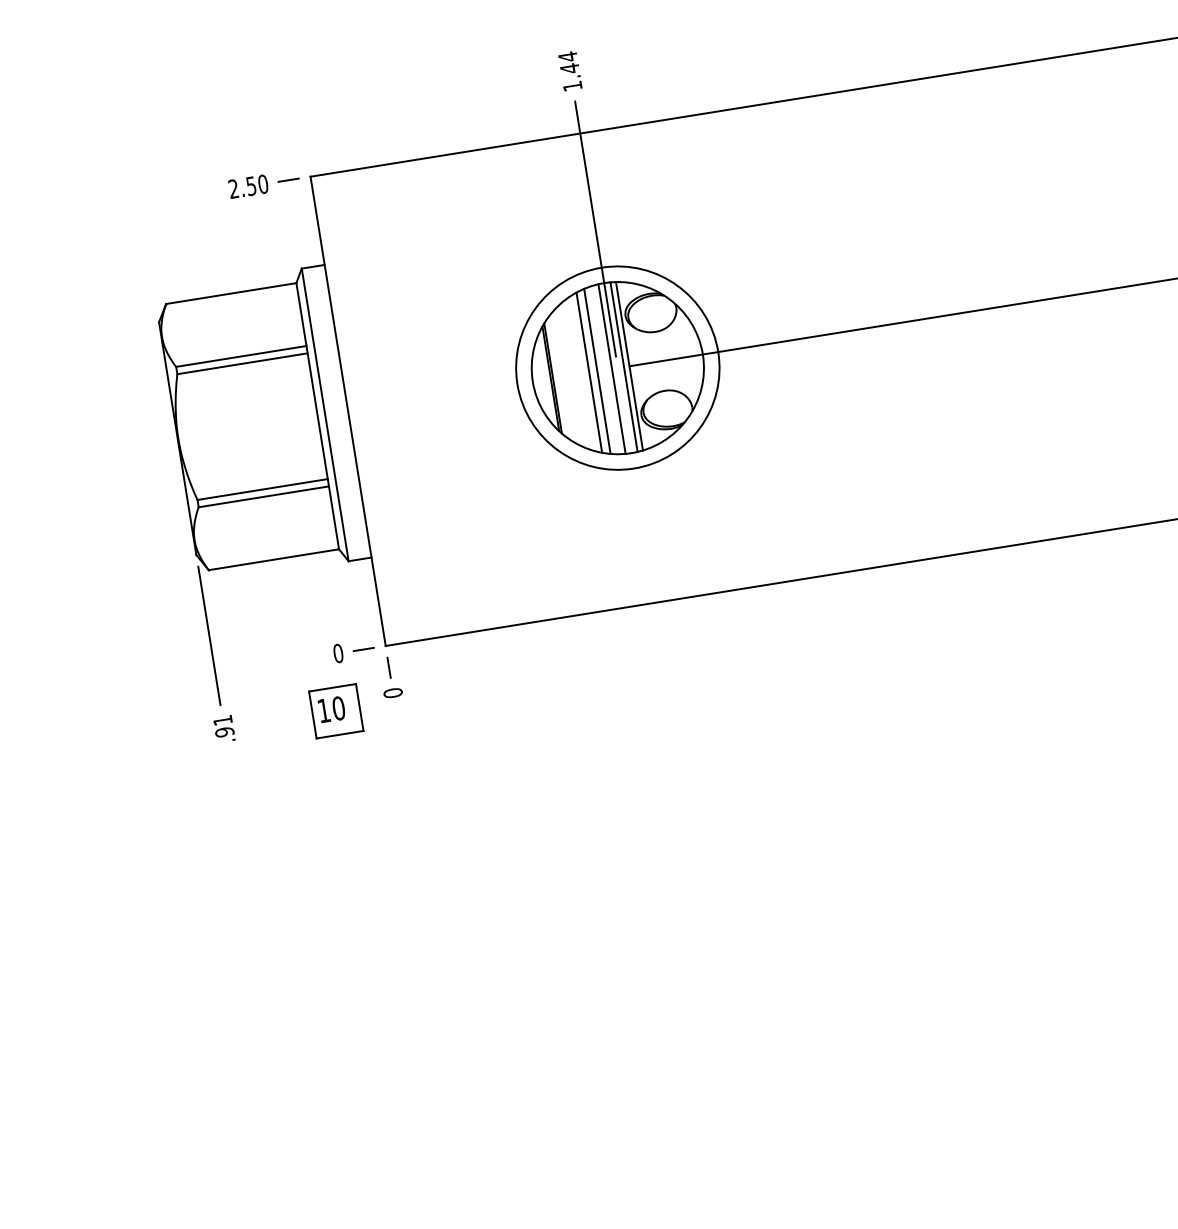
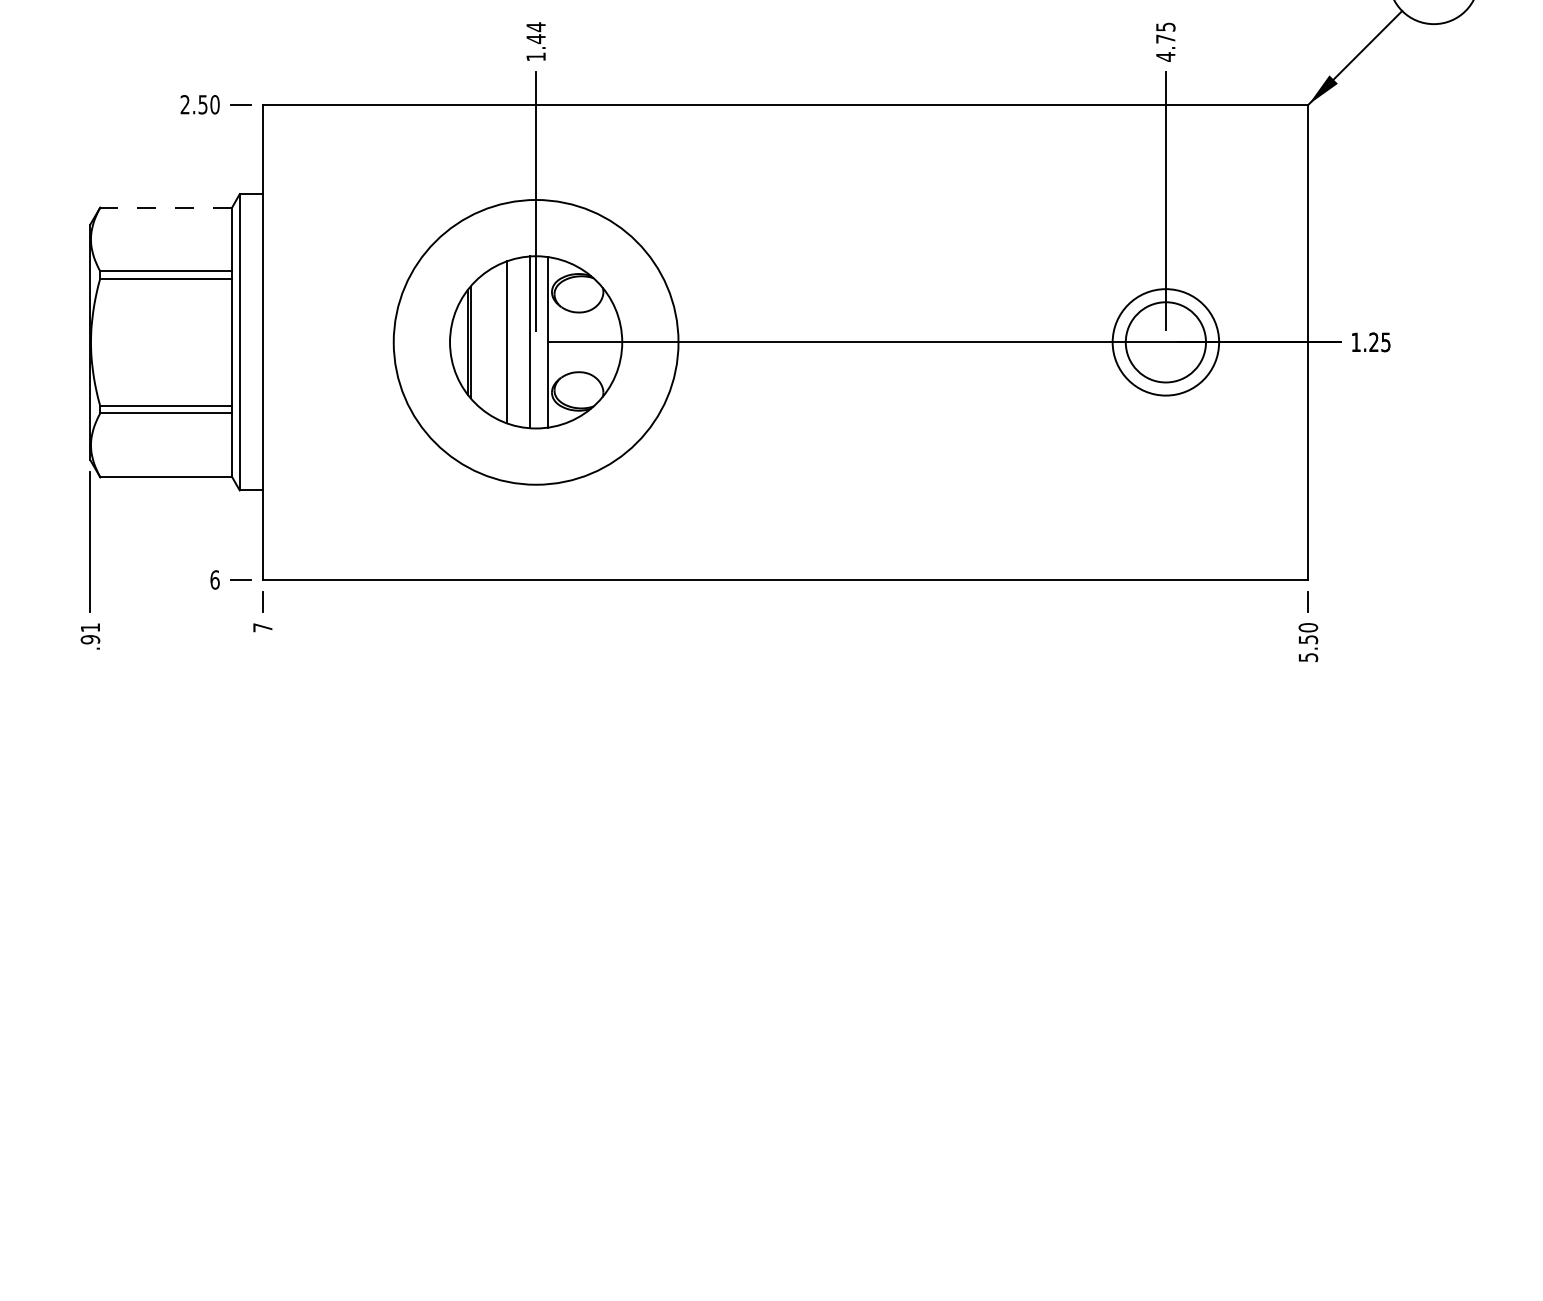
line: (231, 293) -> (166, 207), solid -> dashed
line: (624, 367) -> (542, 342), removed
circle: (617, 368) -> (535, 342), size x1.4
line: (597, 371) -> (515, 342), removed
text: (337, 653) -> (214, 579), 0 -> 6
text: (392, 692) -> (262, 627), 0 -> 7
part: (335, 711) -> (203, 636), removed

